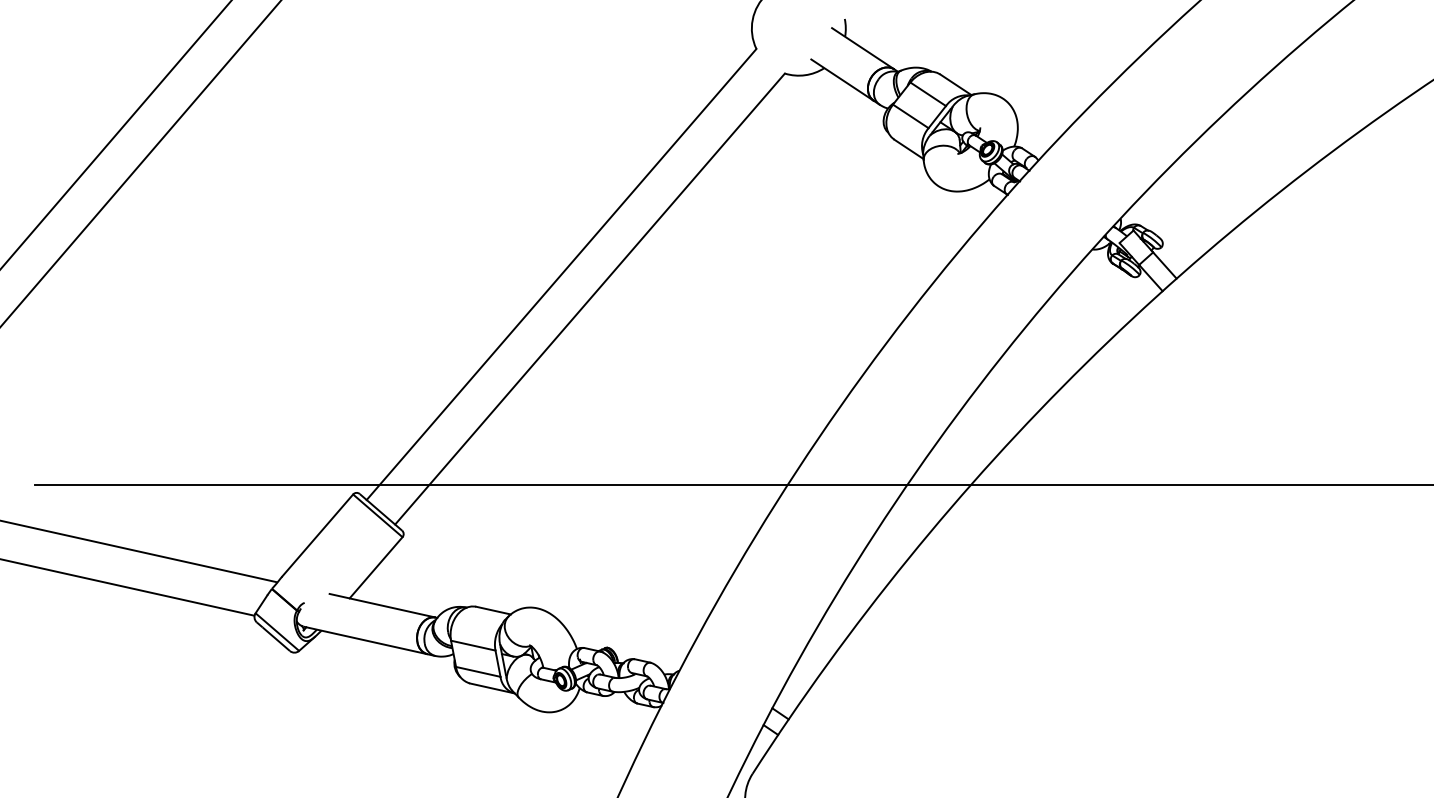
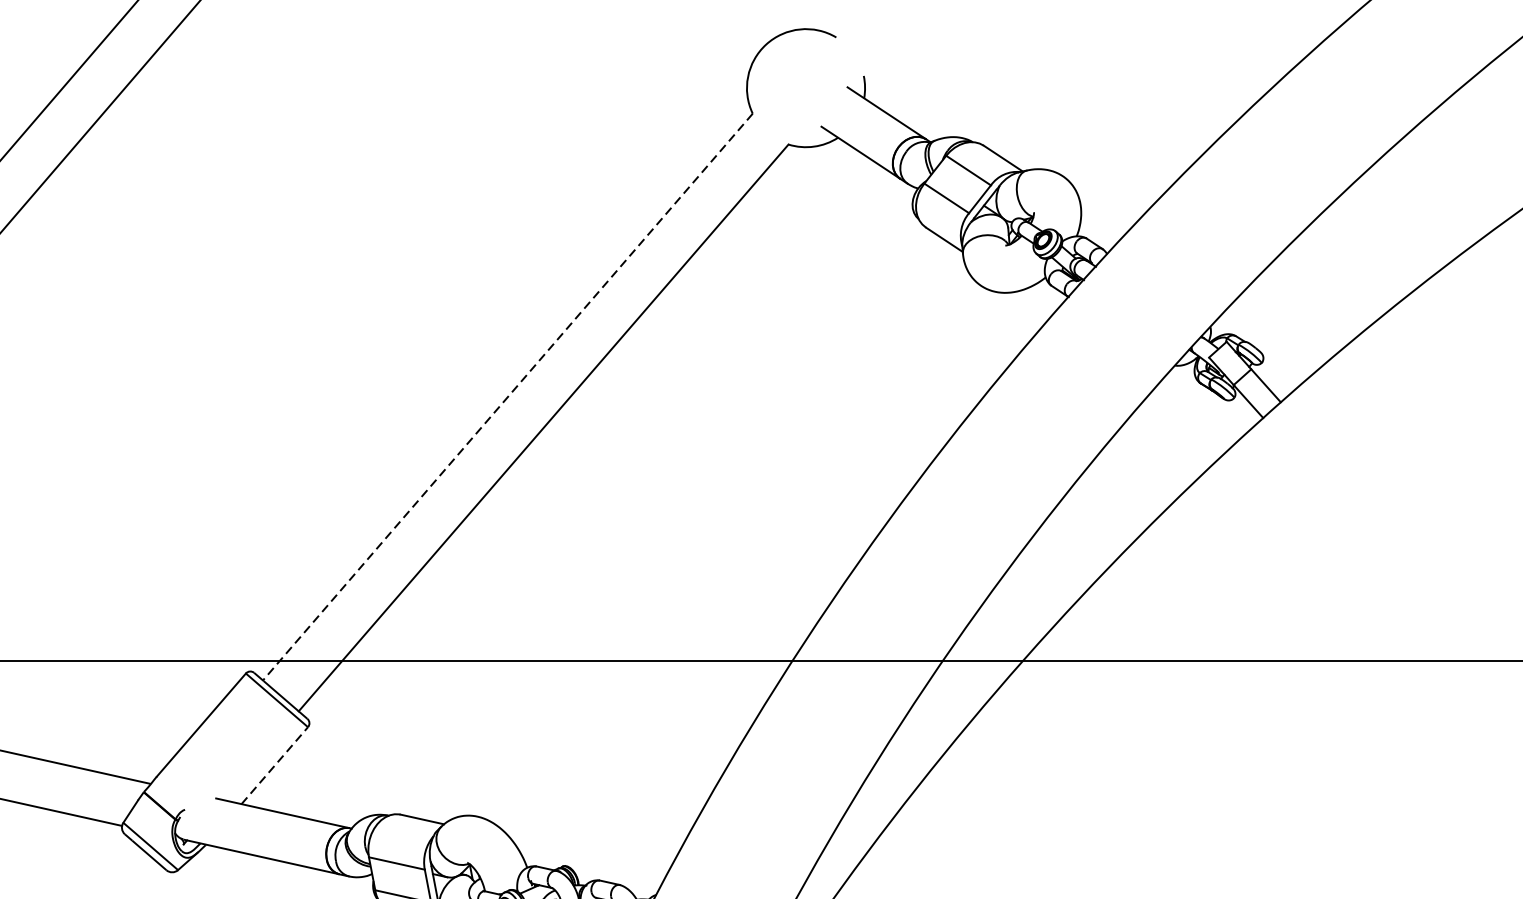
line: (561, 274) -> (507, 397), solid -> dashed
line: (376, 567) -> (275, 765), solid -> dashed

